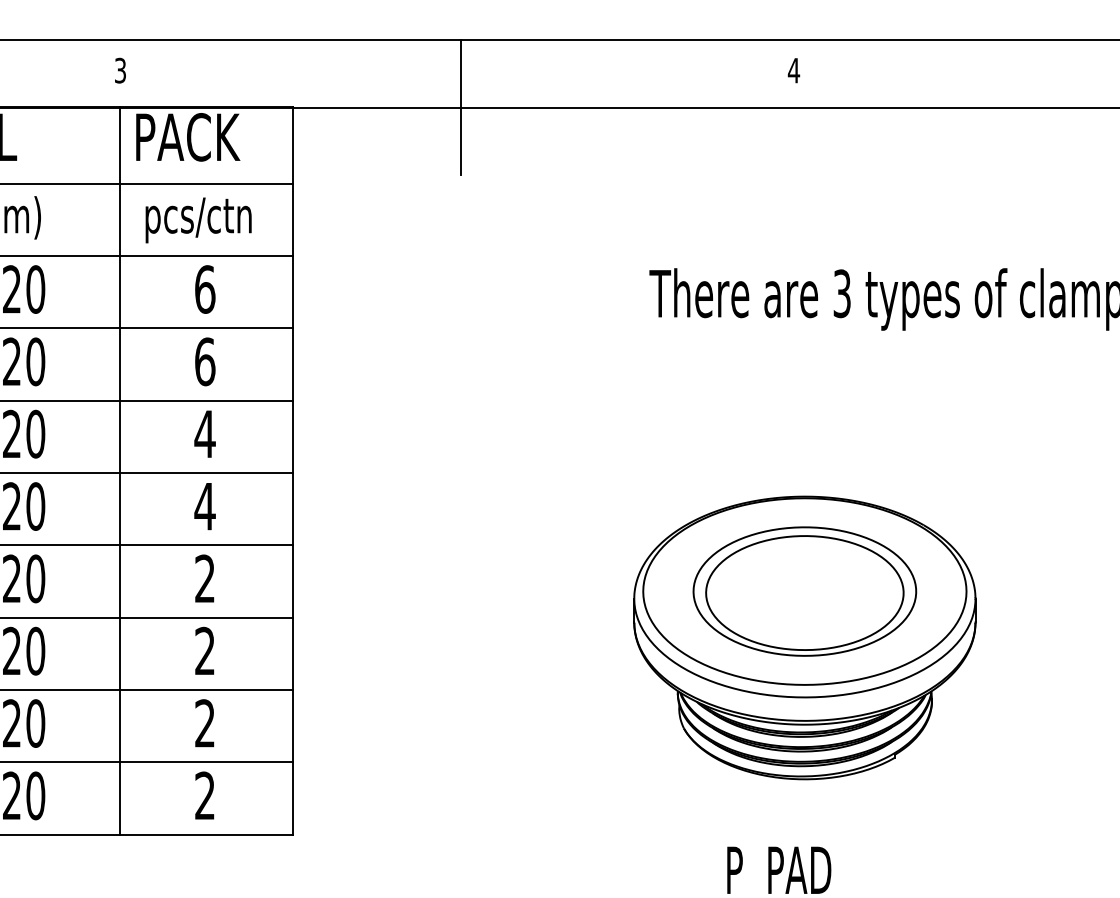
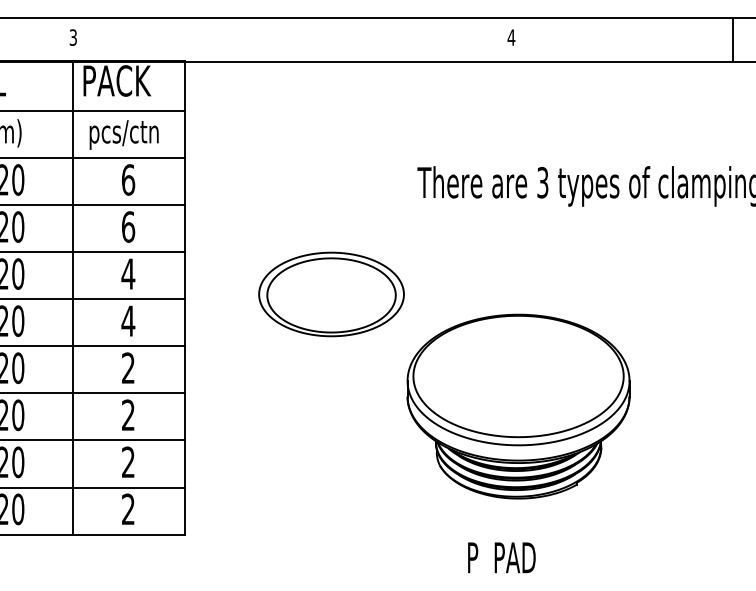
line: (460, 107) -> (294, 61), removed
part: (804, 591) -> (331, 294), moved

